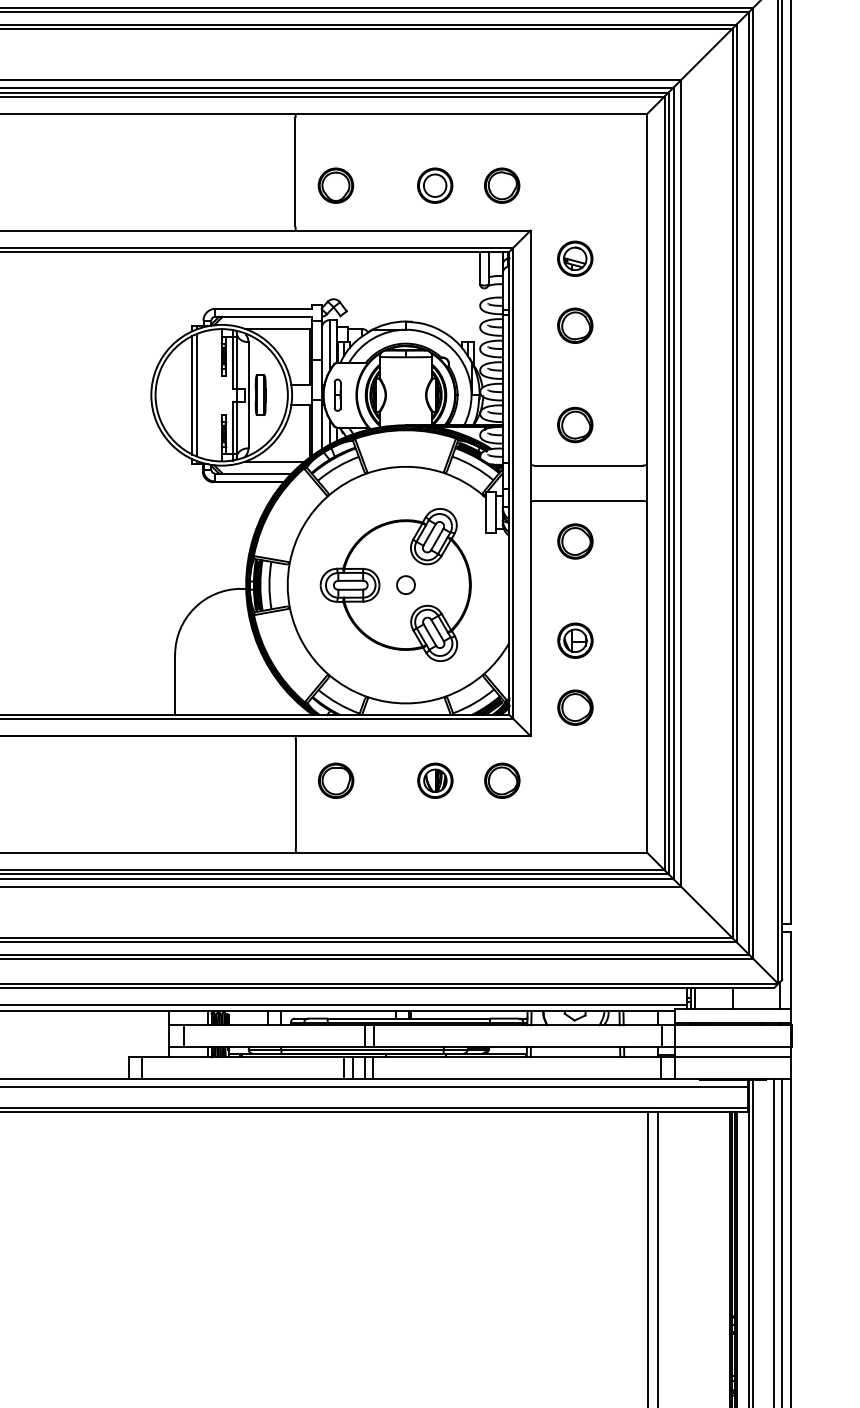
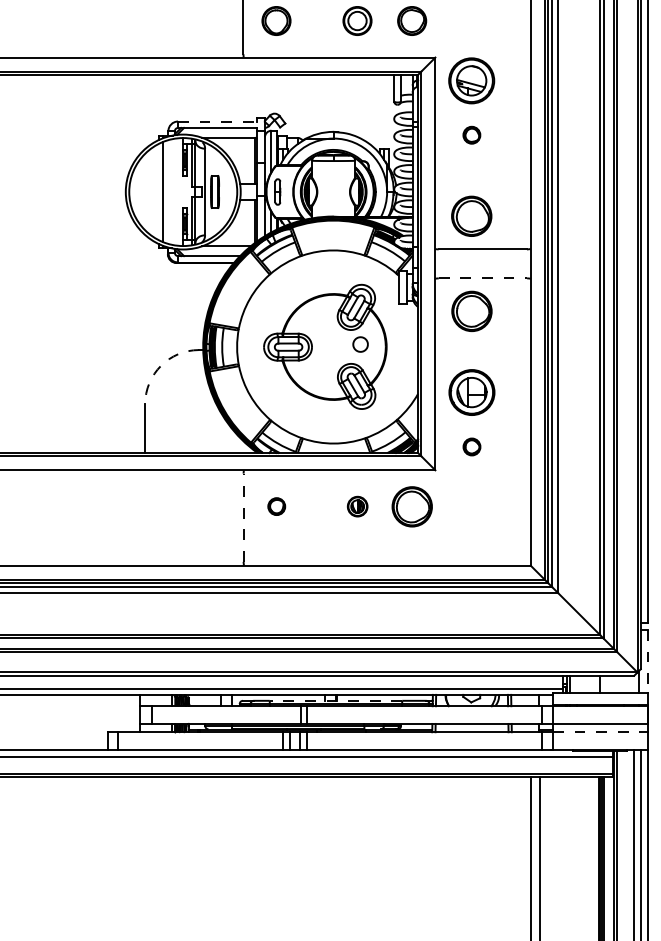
part: (575, 258) -> (472, 80), size x1.6
line: (264, 308) -> (218, 121), solid -> dashed
part: (575, 325) -> (472, 135), size x0.6
line: (192, 394) -> (159, 191), removed
part: (575, 424) -> (472, 215), size x1.4
line: (589, 500) -> (483, 277), solid -> dashed
part: (575, 541) -> (472, 311), size x1.4
part: (405, 584) -> (360, 344), moved
arc: (194, 608) -> (161, 366), solid -> dashed
part: (575, 640) -> (472, 392), size x1.6
part: (575, 707) -> (472, 446), size x0.6
part: (336, 780) -> (276, 506), size x0.6
part: (435, 780) -> (357, 506), size x0.7
part: (502, 780) -> (412, 506), size x1.4
line: (295, 793) -> (243, 517), solid -> dashed
line: (790, 970) -> (647, 661), solid -> dashed
line: (408, 1018) -> (335, 700), solid -> dashed
line: (732, 1057) -> (600, 732), solid -> dashed

